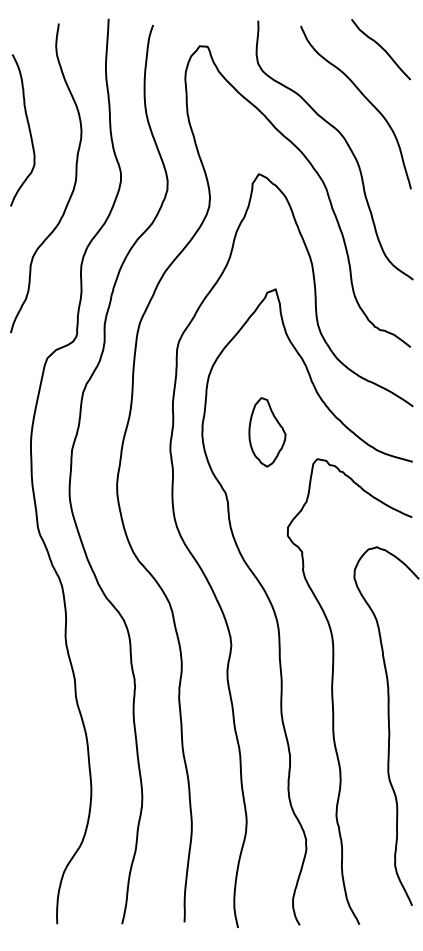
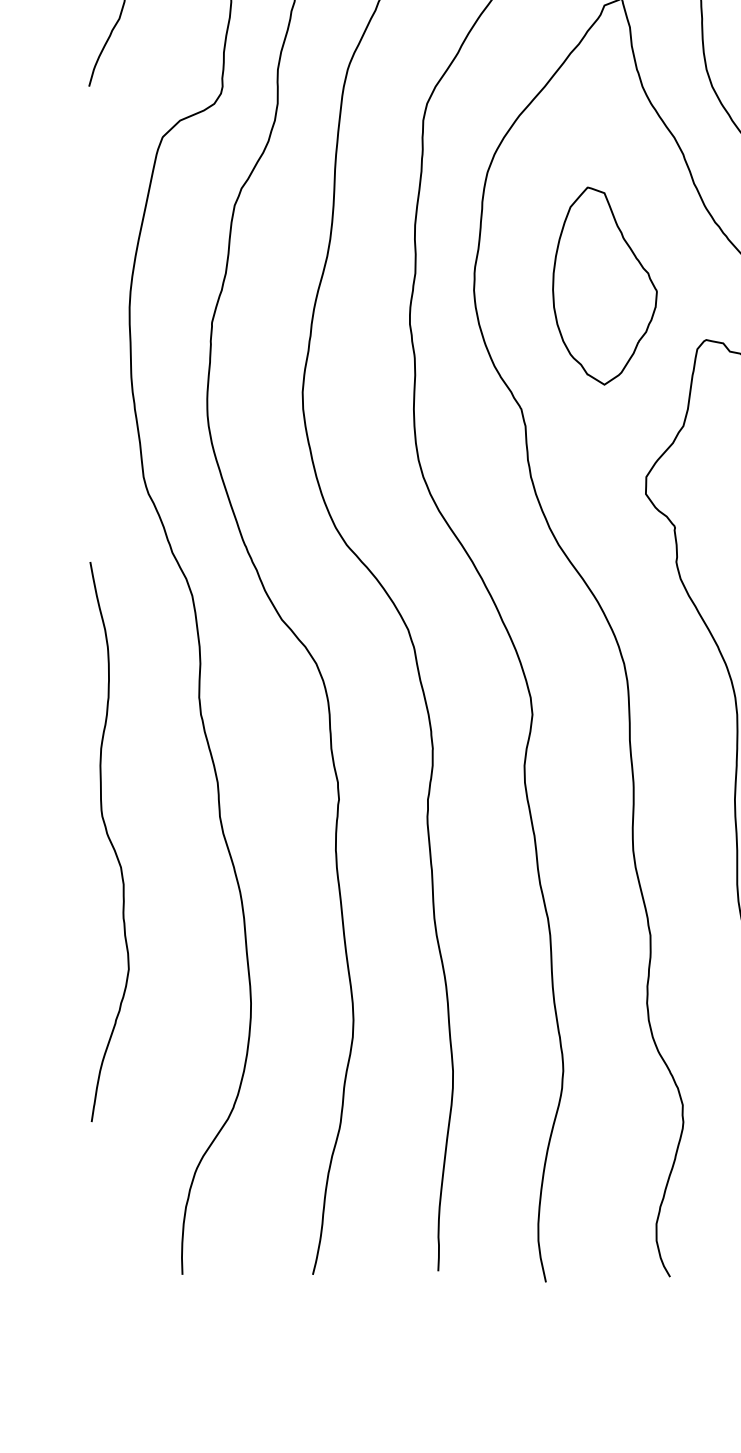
part: (267, 432) -> (605, 286), size x1.43
curve: (20, 708) -> (108, 841), added

